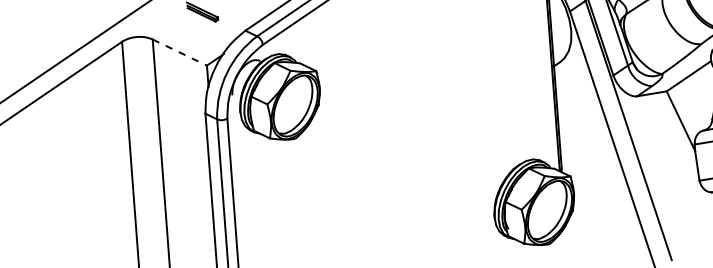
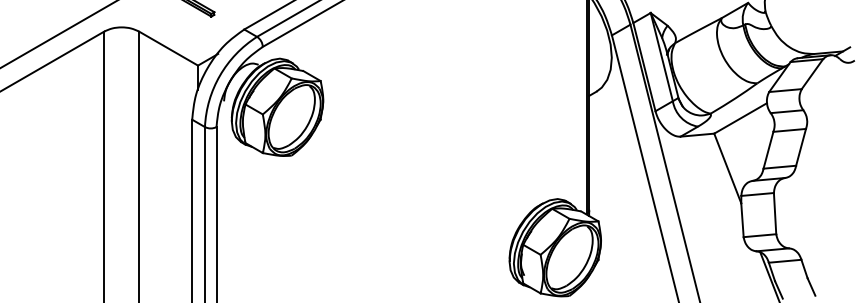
line: (179, 52) -> (168, 48), dashed -> solid

